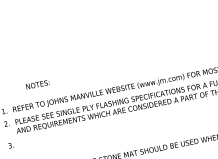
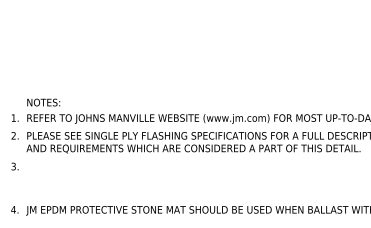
text: (37, 84) -> (43, 102), moved

